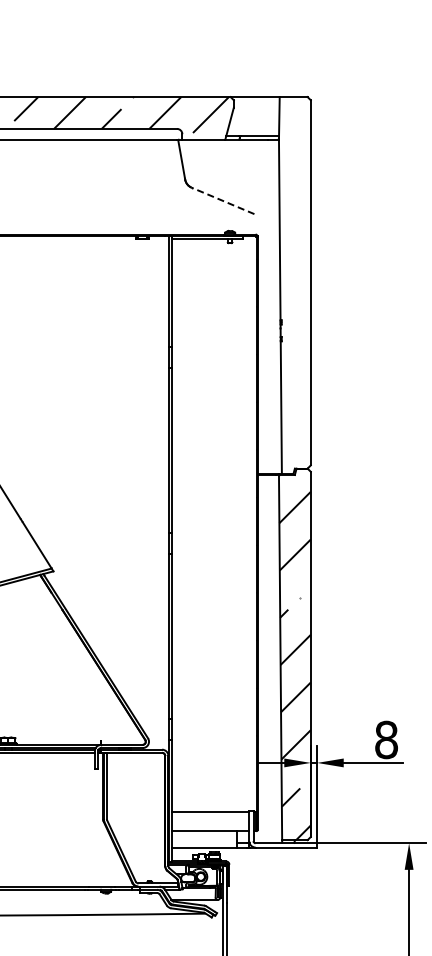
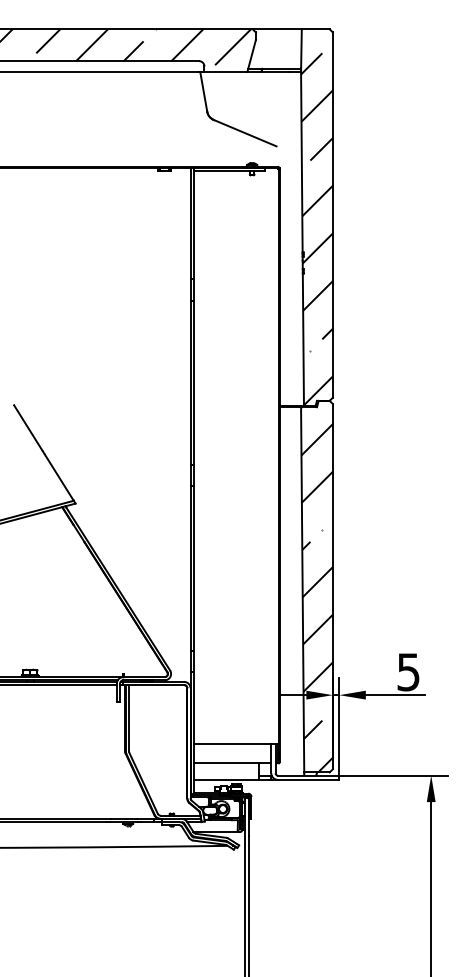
line: (222, 200) -> (244, 132), dashed -> solid
hatch: (294, 297) -> (316, 229), added
text: (386, 740) -> (408, 672), 8 -> 5

